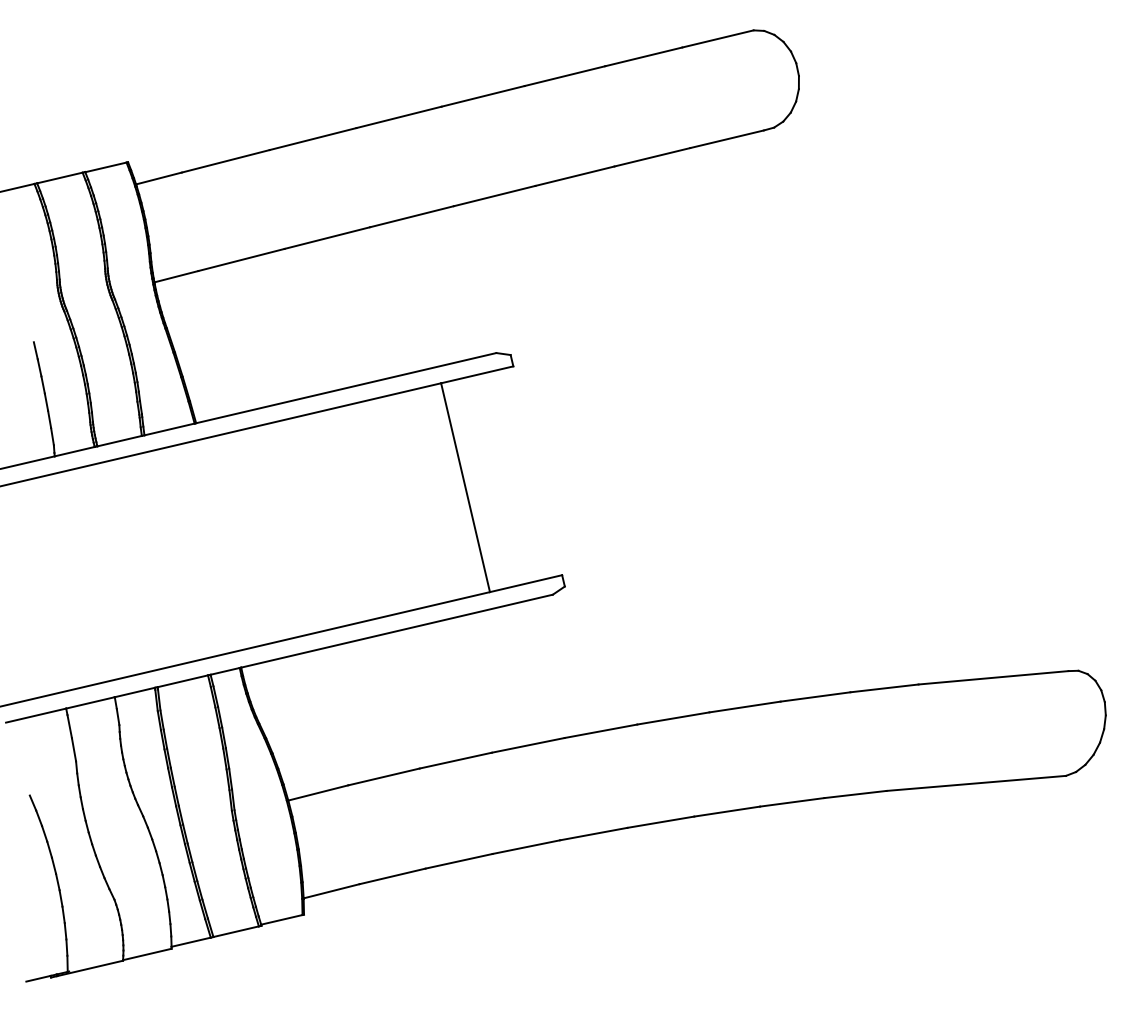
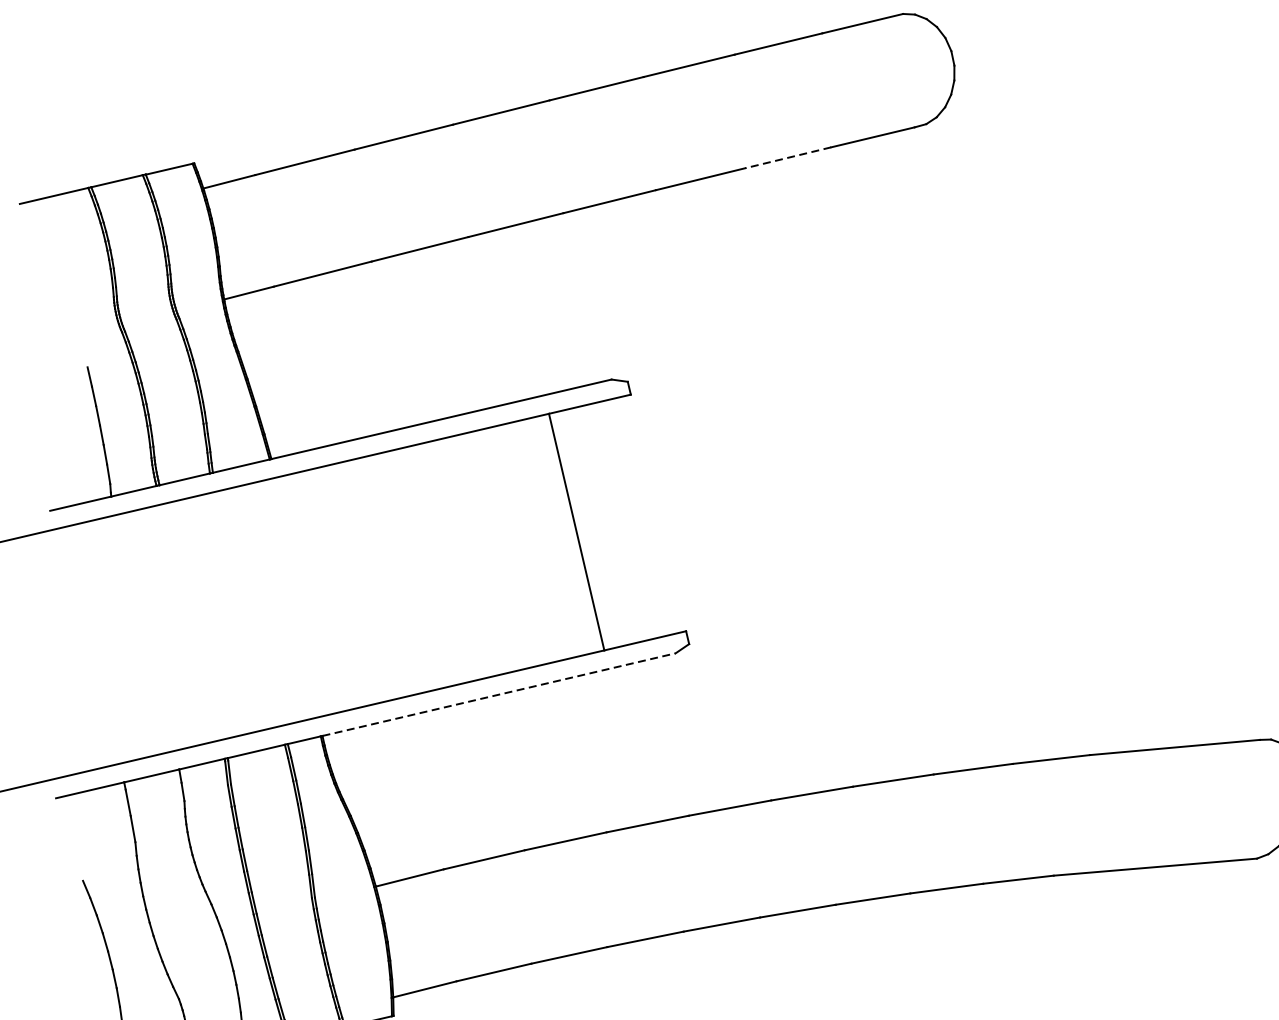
line: (652, 157) -> (788, 157), solid -> dashed
line: (397, 631) -> (499, 695), solid -> dashed

